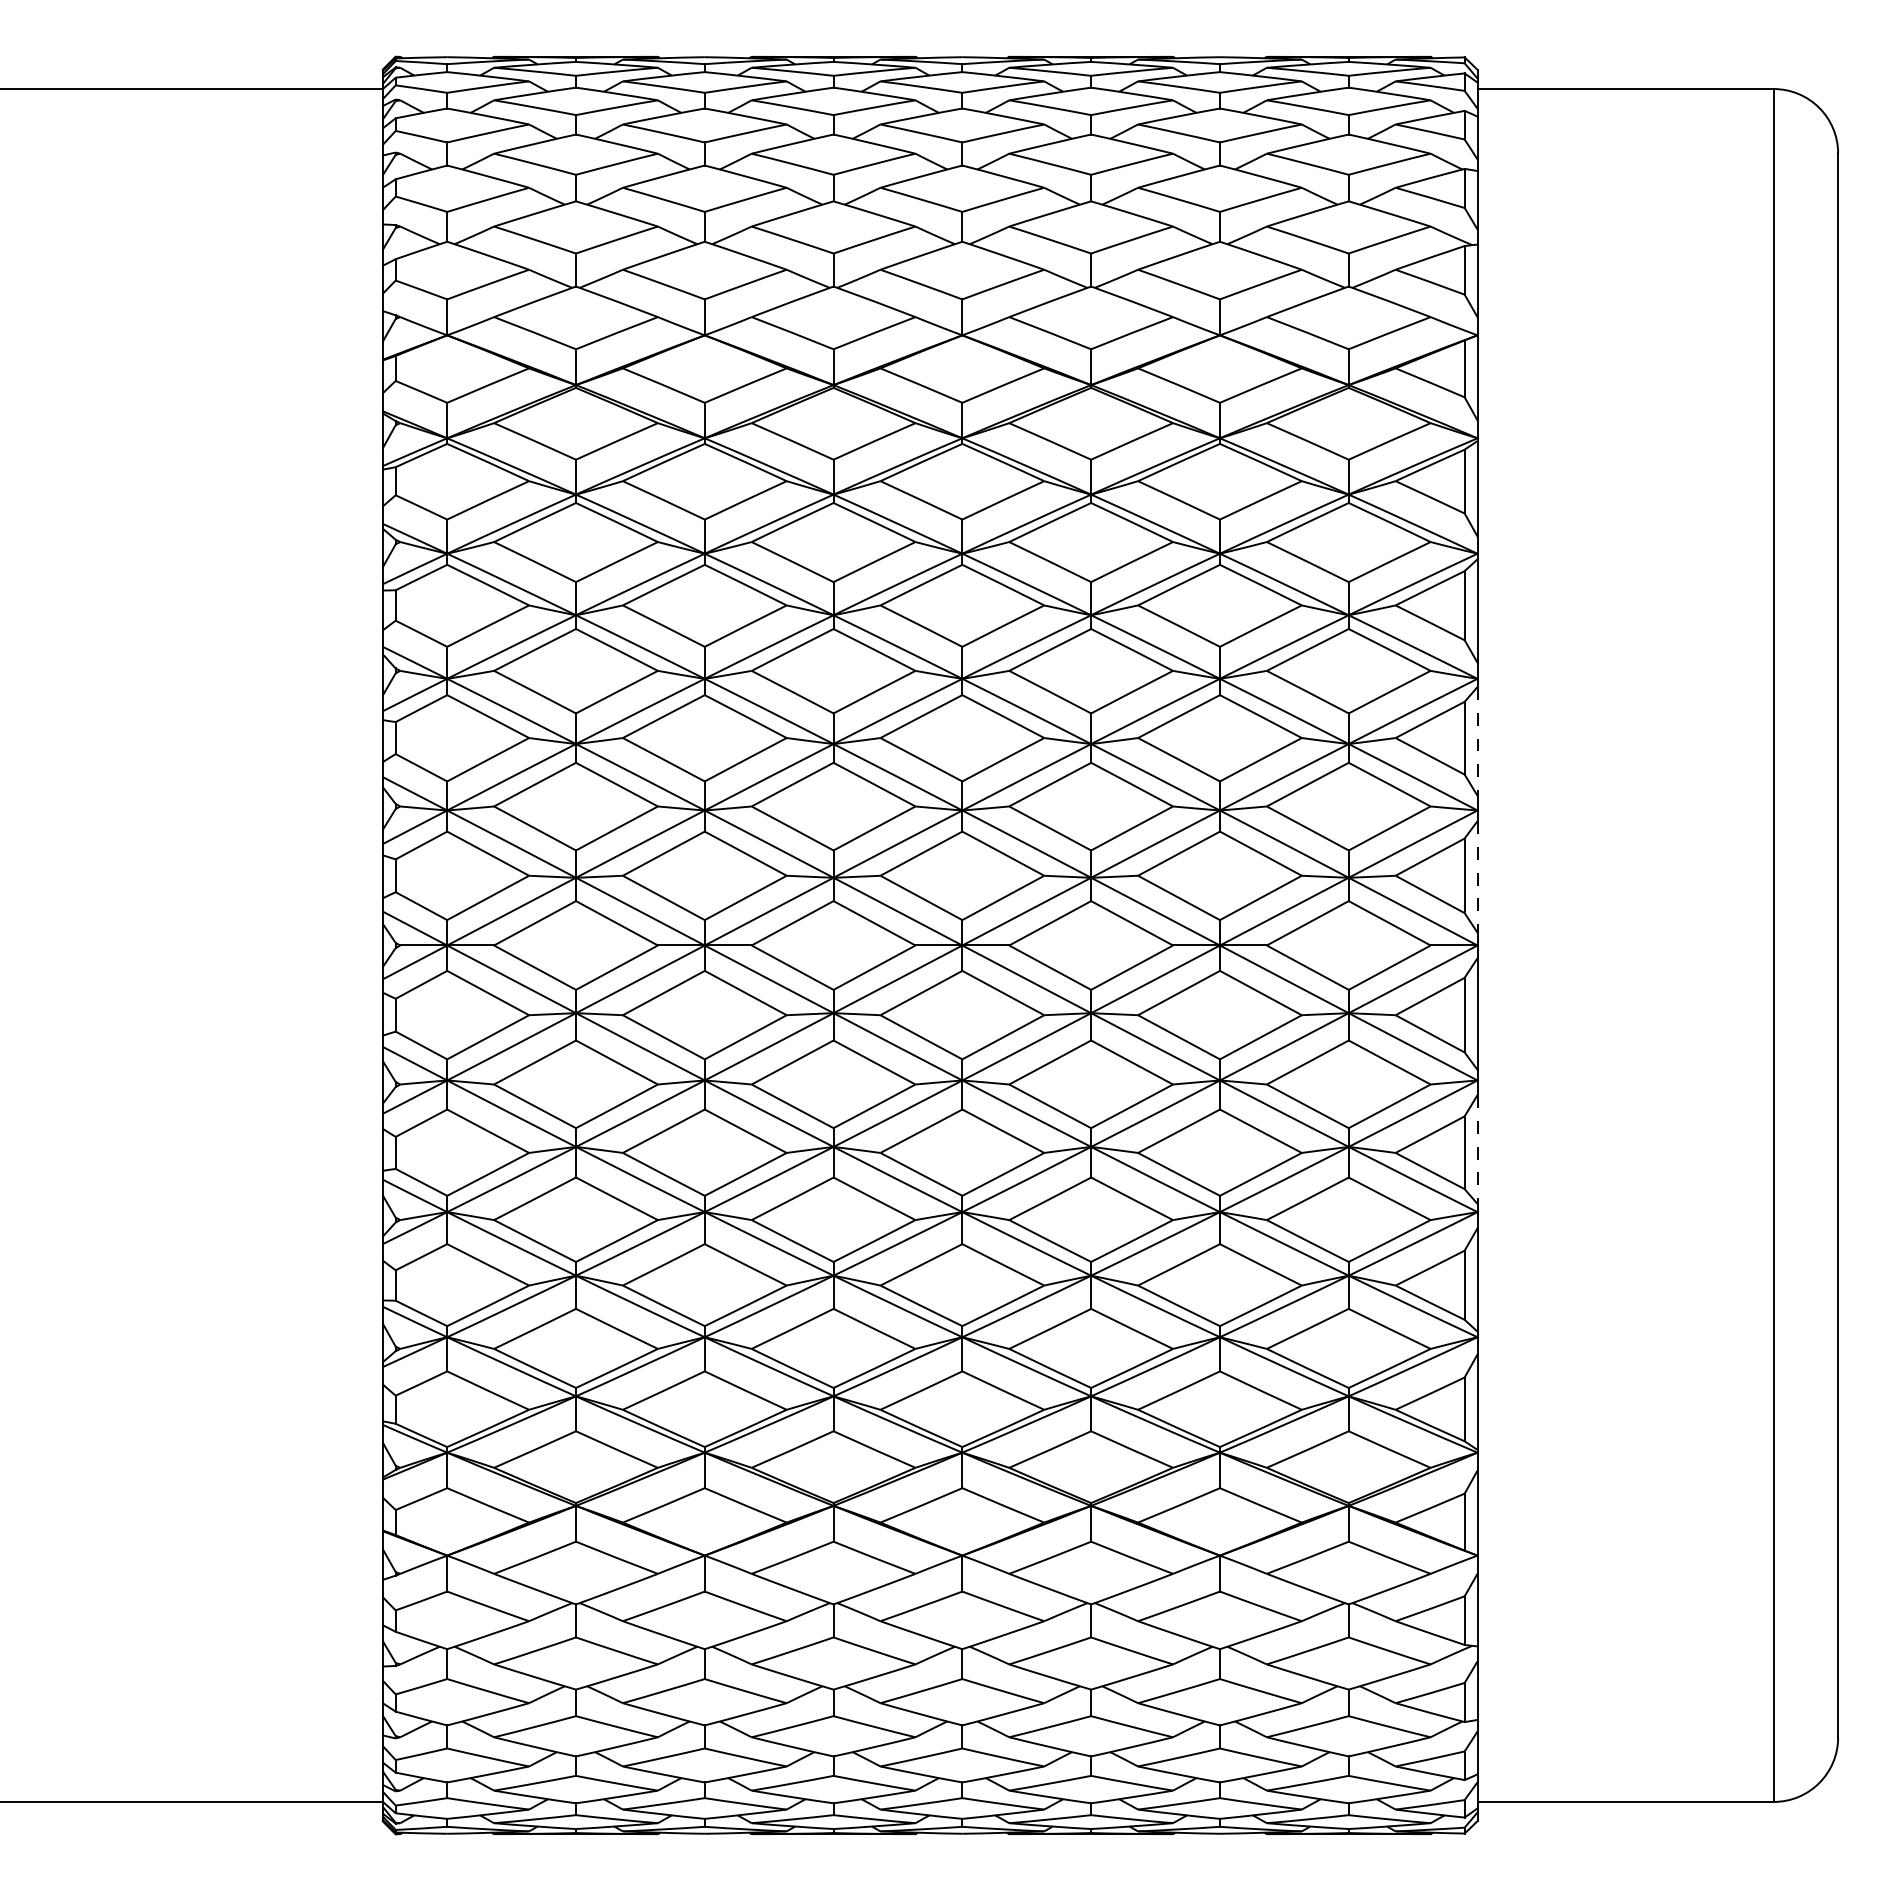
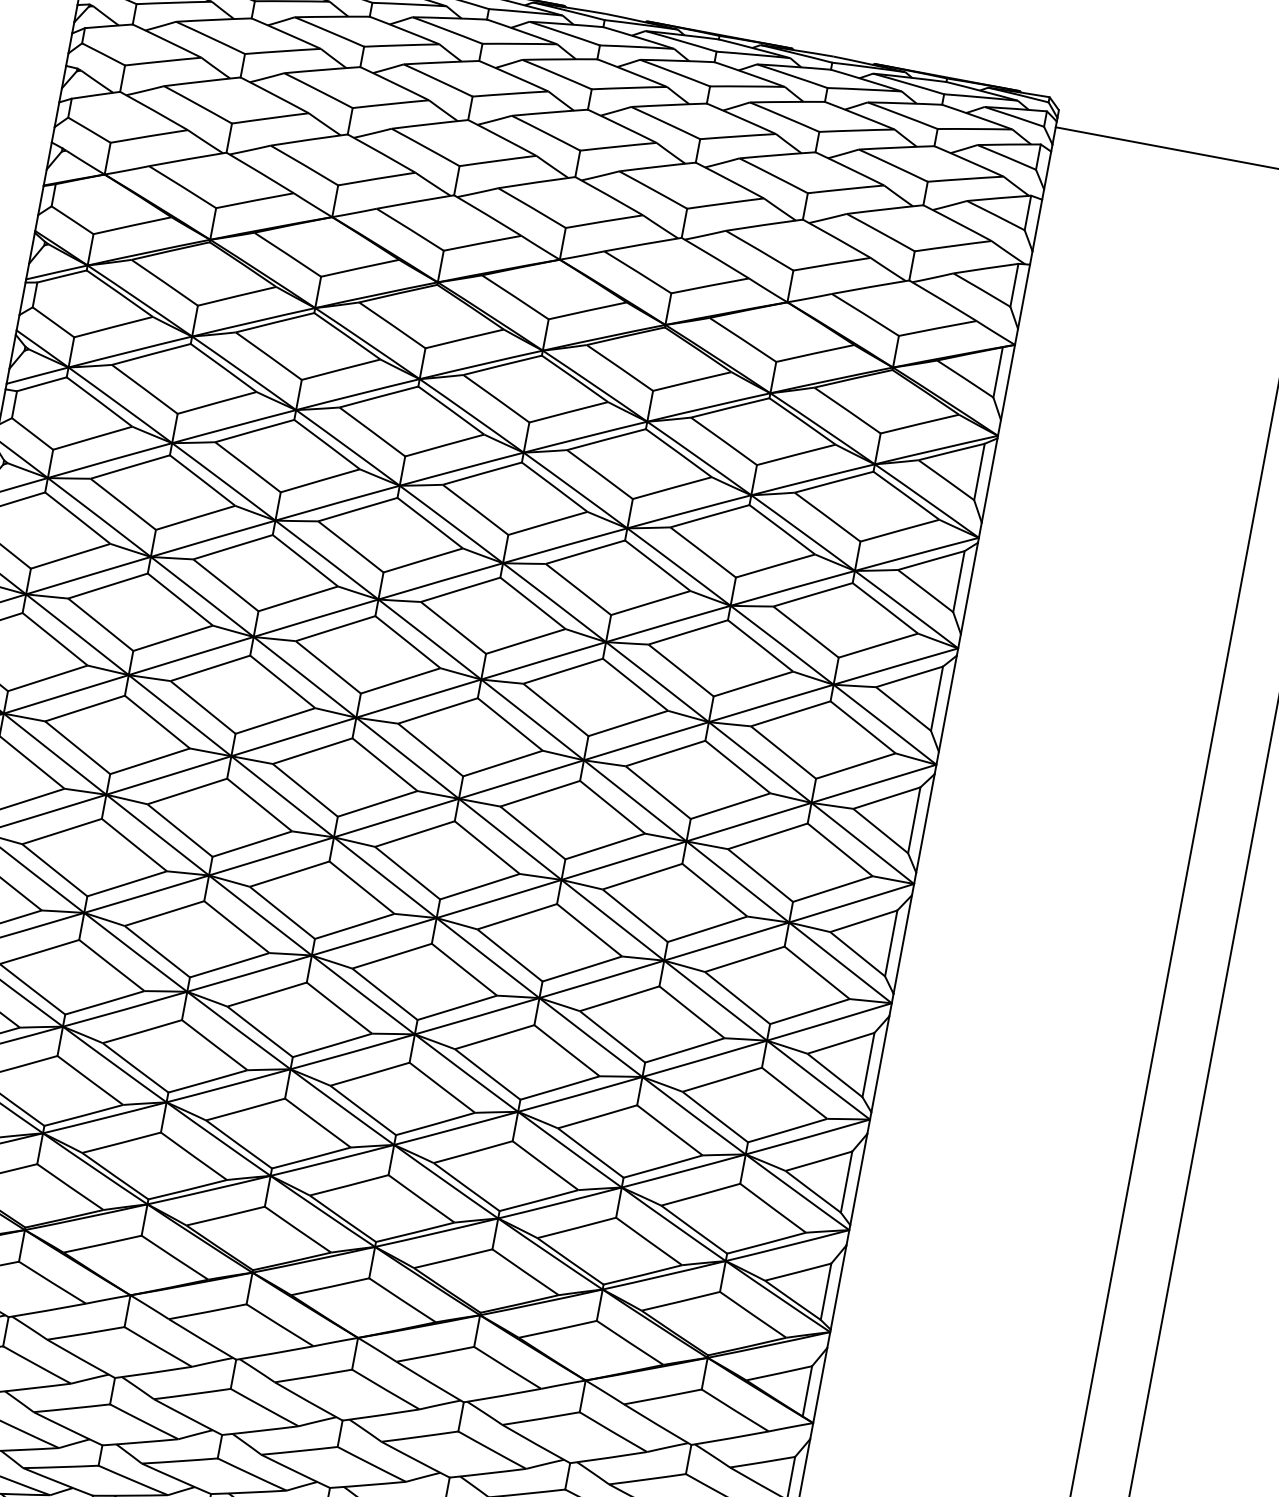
line: (1477, 741) -> (947, 703), dashed -> solid
line: (1477, 876) -> (925, 823), dashed -> solid
line: (1477, 1150) -> (880, 1065), dashed -> solid

